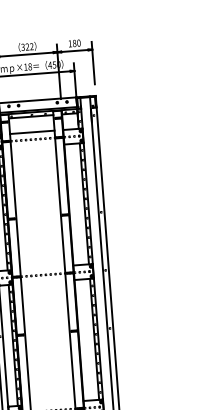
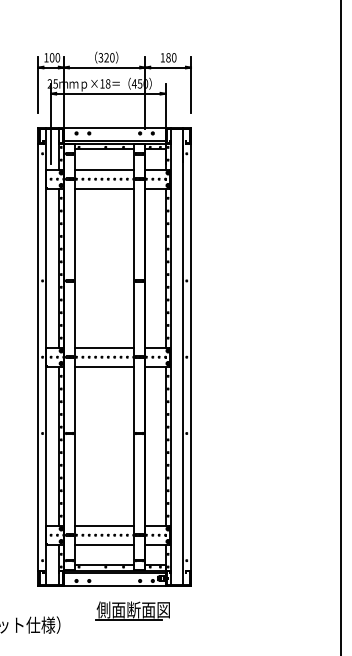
text: (31, 46) -> (112, 57), 322 -> 320
line: (33, 146) -> (104, 188), added
line: (42, 267) -> (104, 347), added
line: (43, 282) -> (104, 366), added
line: (52, 403) -> (104, 525), added

